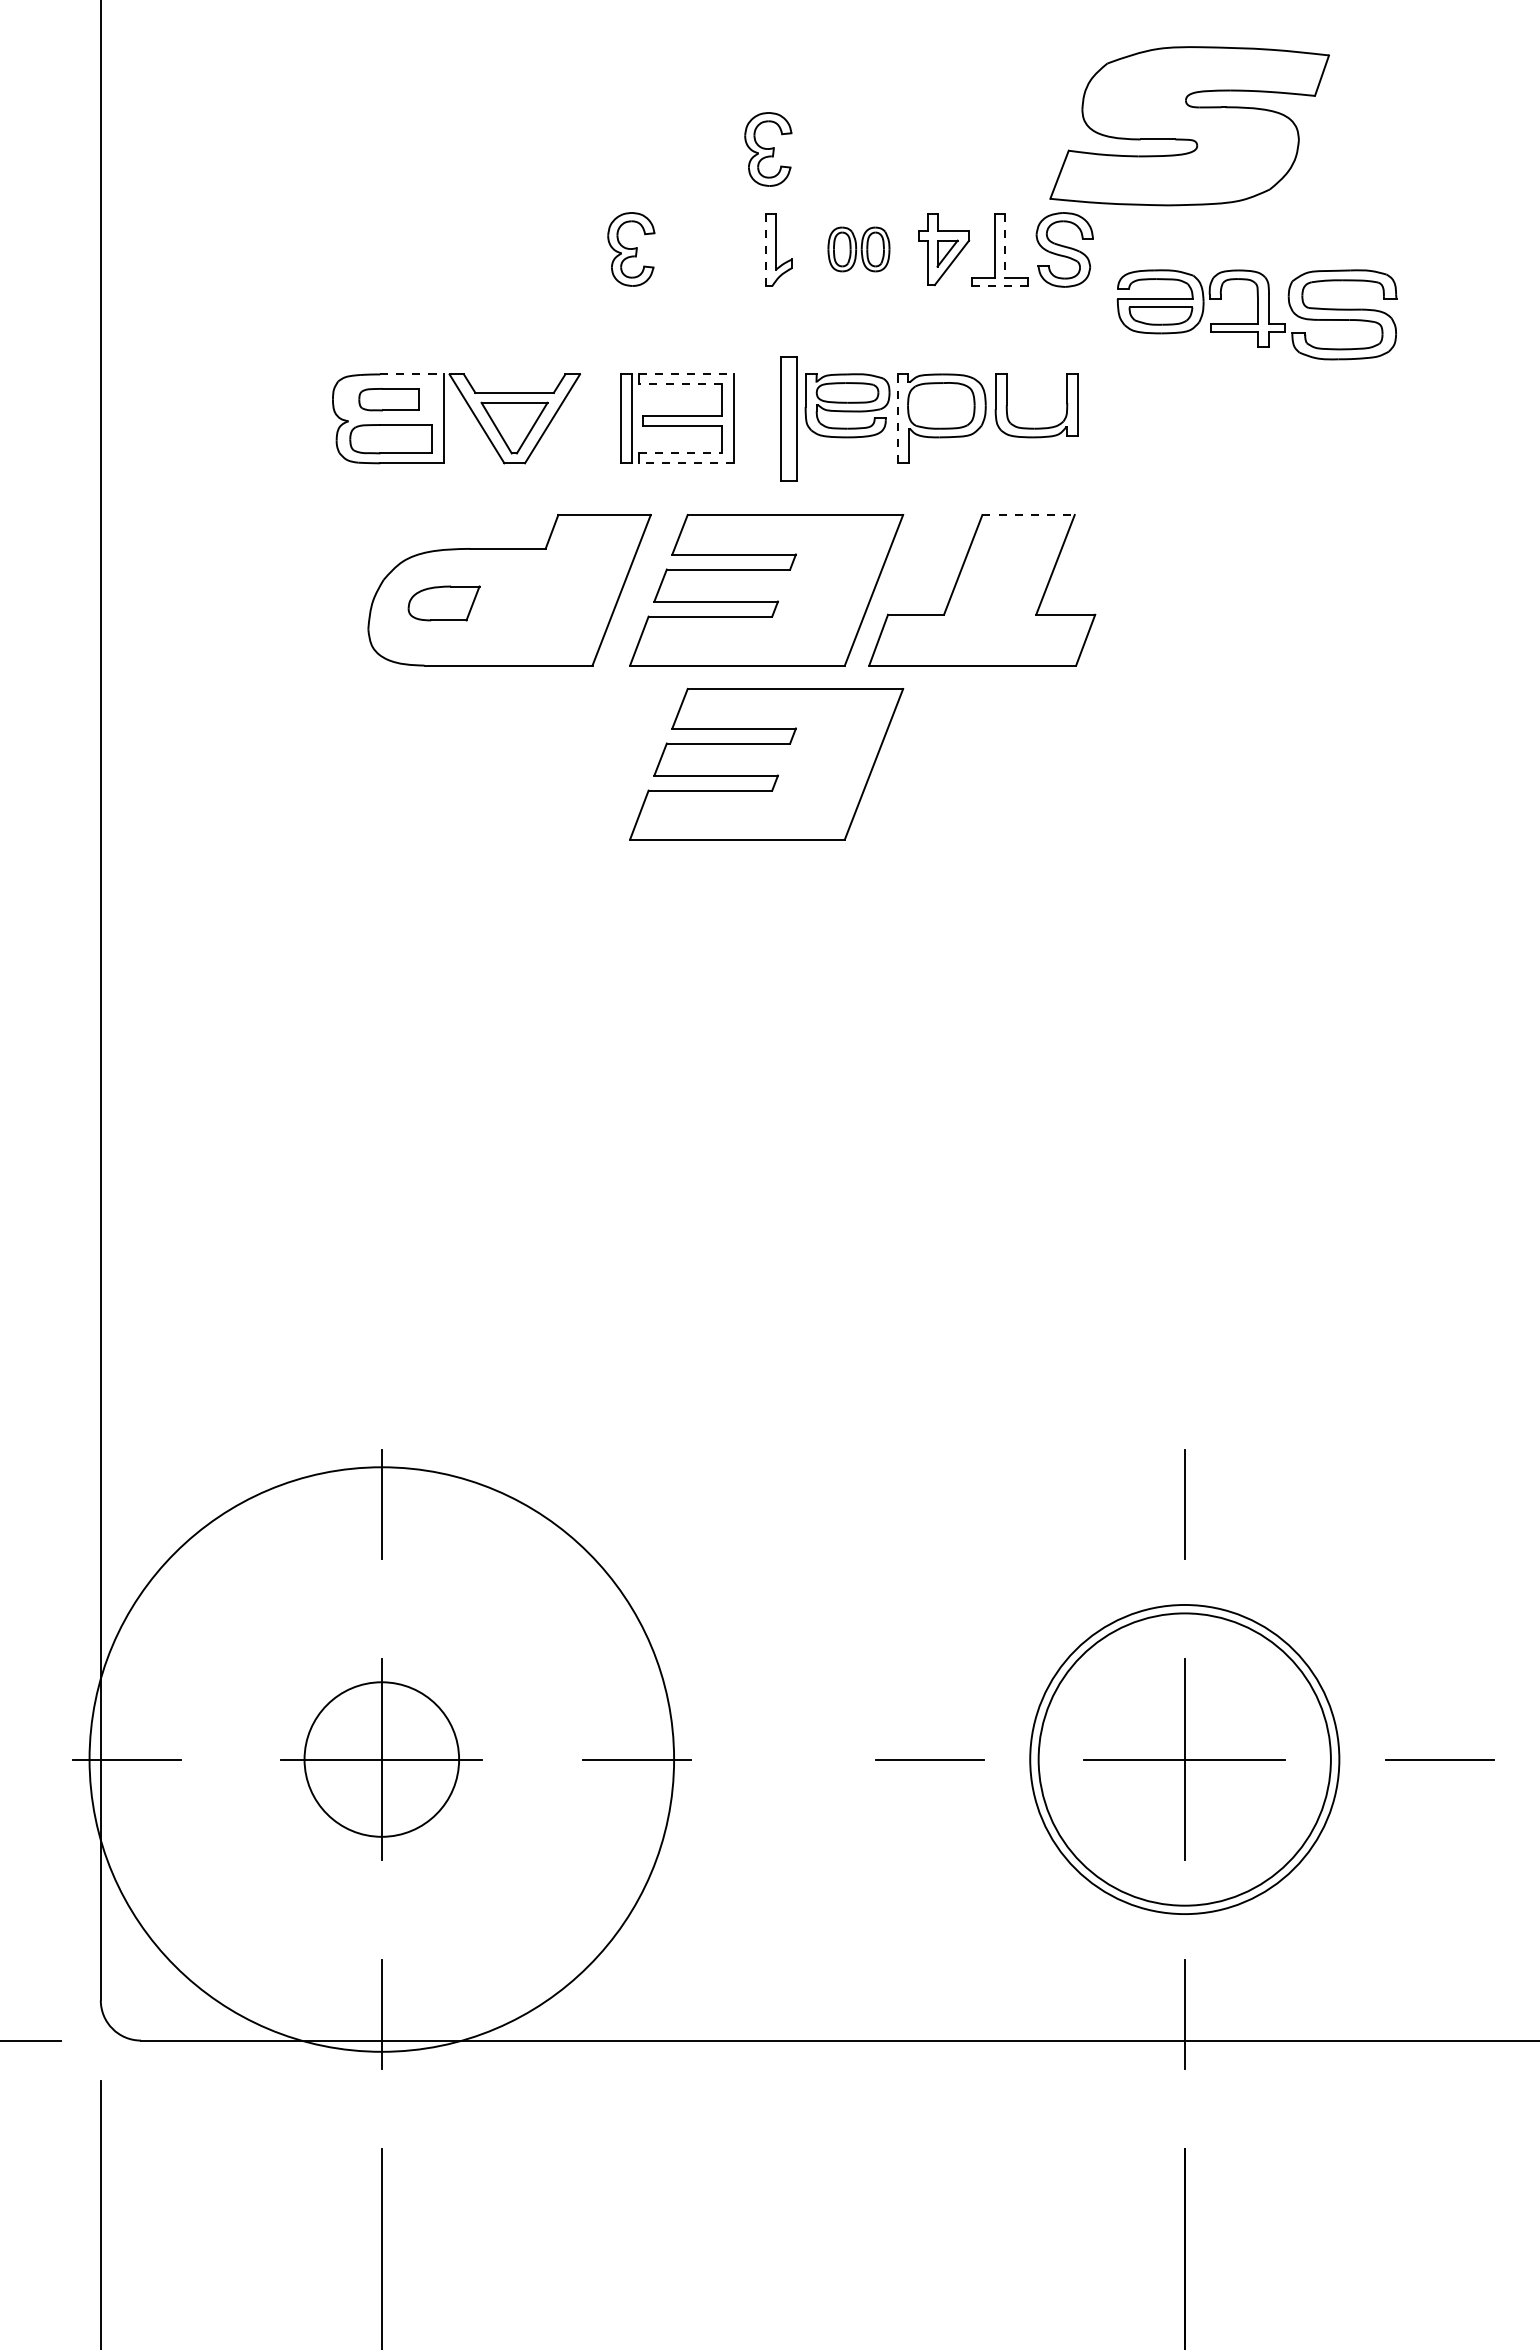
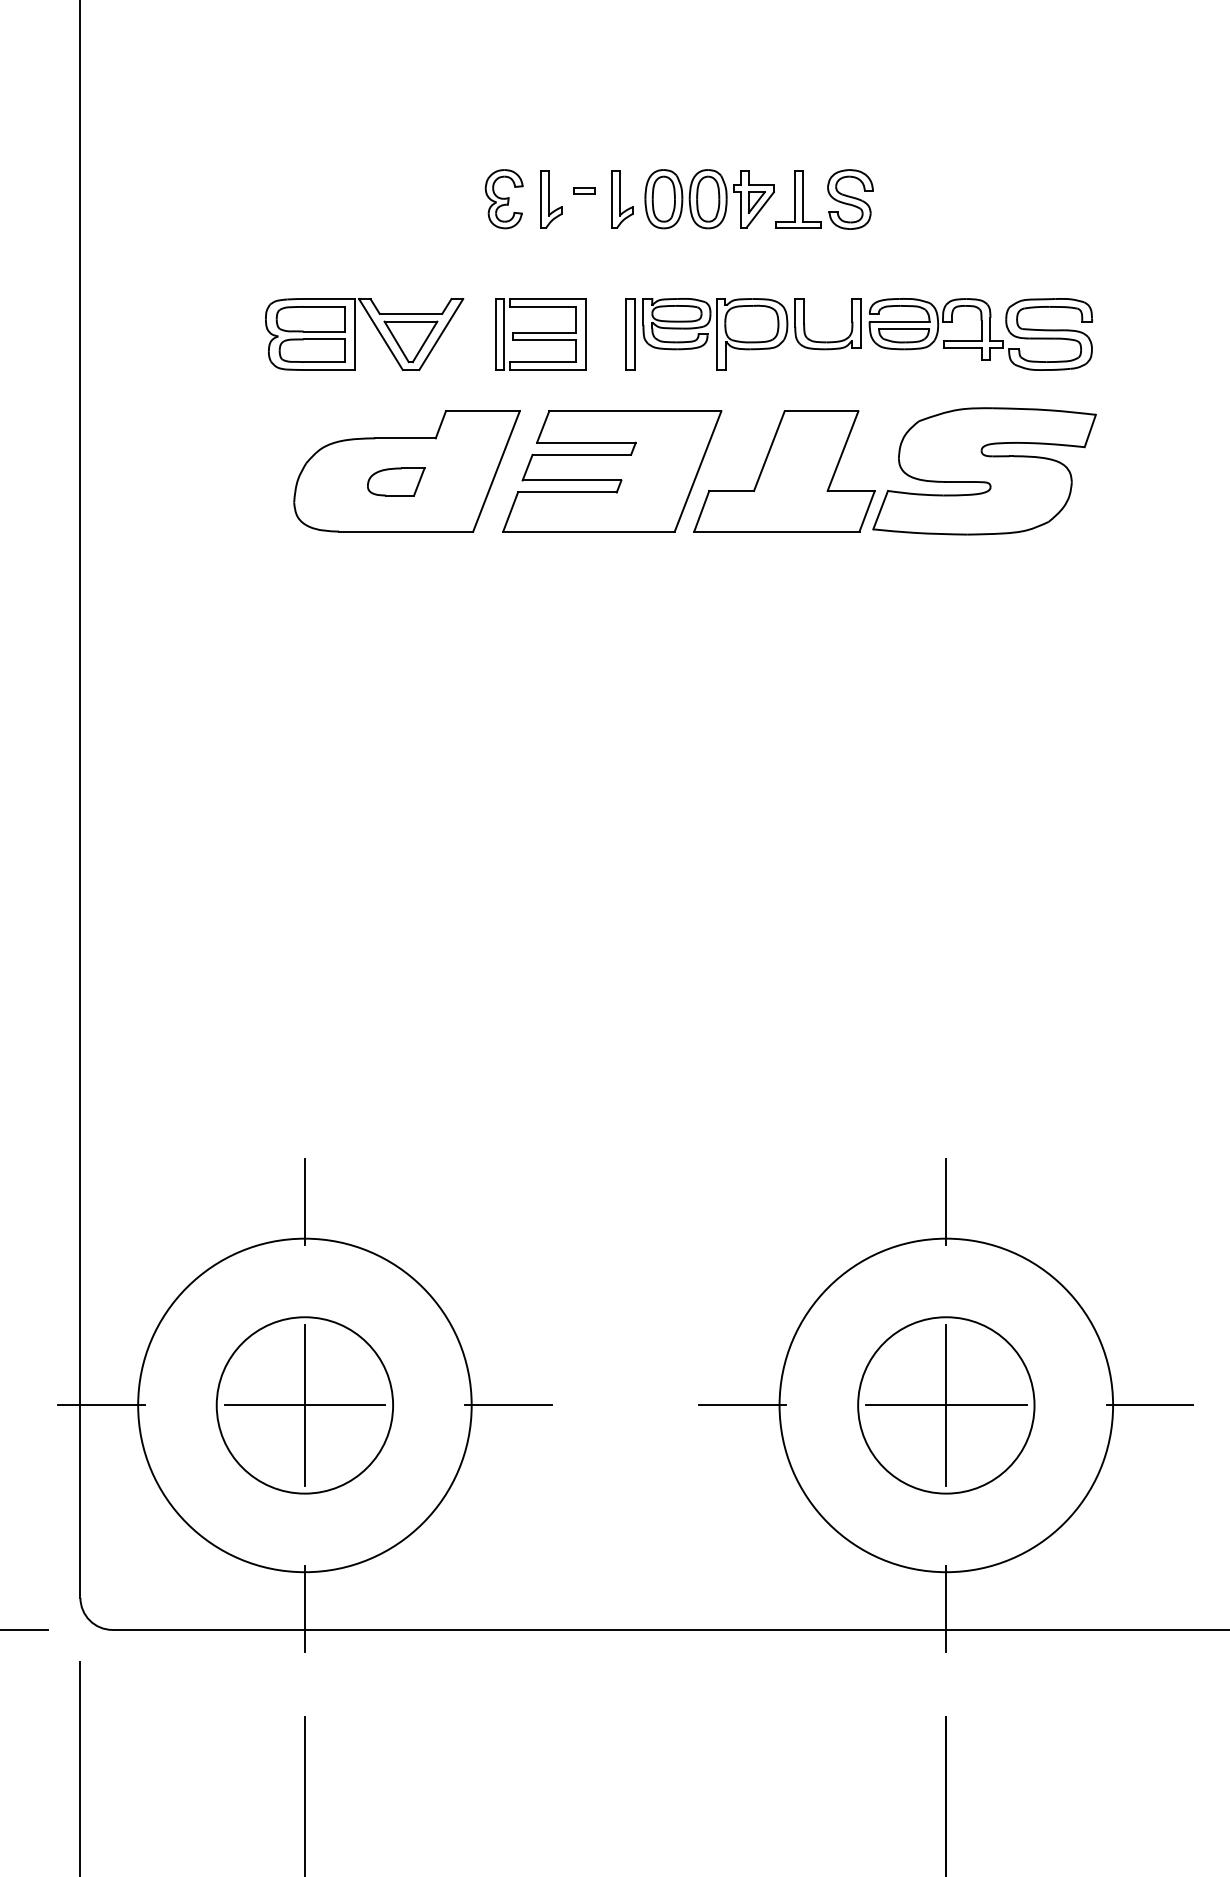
part: (1189, 126) -> (984, 471), moved
part: (768, 149) -> (613, 119), removed
part: (731, 238) -> (584, 190), added
line: (1005, 245) -> (803, 196), dashed -> solid
part: (690, 249) -> (551, 199), added
line: (766, 249) -> (612, 199), dashed -> solid
part: (858, 249) -> (685, 199), size x1.67
line: (999, 286) -> (798, 228), dashed -> solid
part: (1256, 314) -> (980, 334), moved
line: (412, 374) -> (329, 299), dashed -> solid
line: (686, 374) -> (548, 299), dashed -> solid
line: (679, 384) -> (542, 307), dashed -> solid
part: (388, 399) -> (310, 319), size x1.43
part: (788, 418) -> (629, 334), size x0.71
line: (898, 418) -> (717, 334), dashed -> solid
line: (680, 453) -> (543, 362), dashed -> solid
line: (686, 463) -> (548, 370), dashed -> solid
line: (1029, 514) -> (822, 410), dashed -> solid
part: (443, 603) -> (395, 481), moved
part: (766, 764) -> (612, 610), removed
circle: (381, 1759) -> (304, 1405), size x0.71
circle: (381, 1759) -> (304, 1405), size x1.43
circle: (1184, 1759) -> (946, 1405), size x0.71
circle: (1184, 1759) -> (946, 1405), size x1.43

